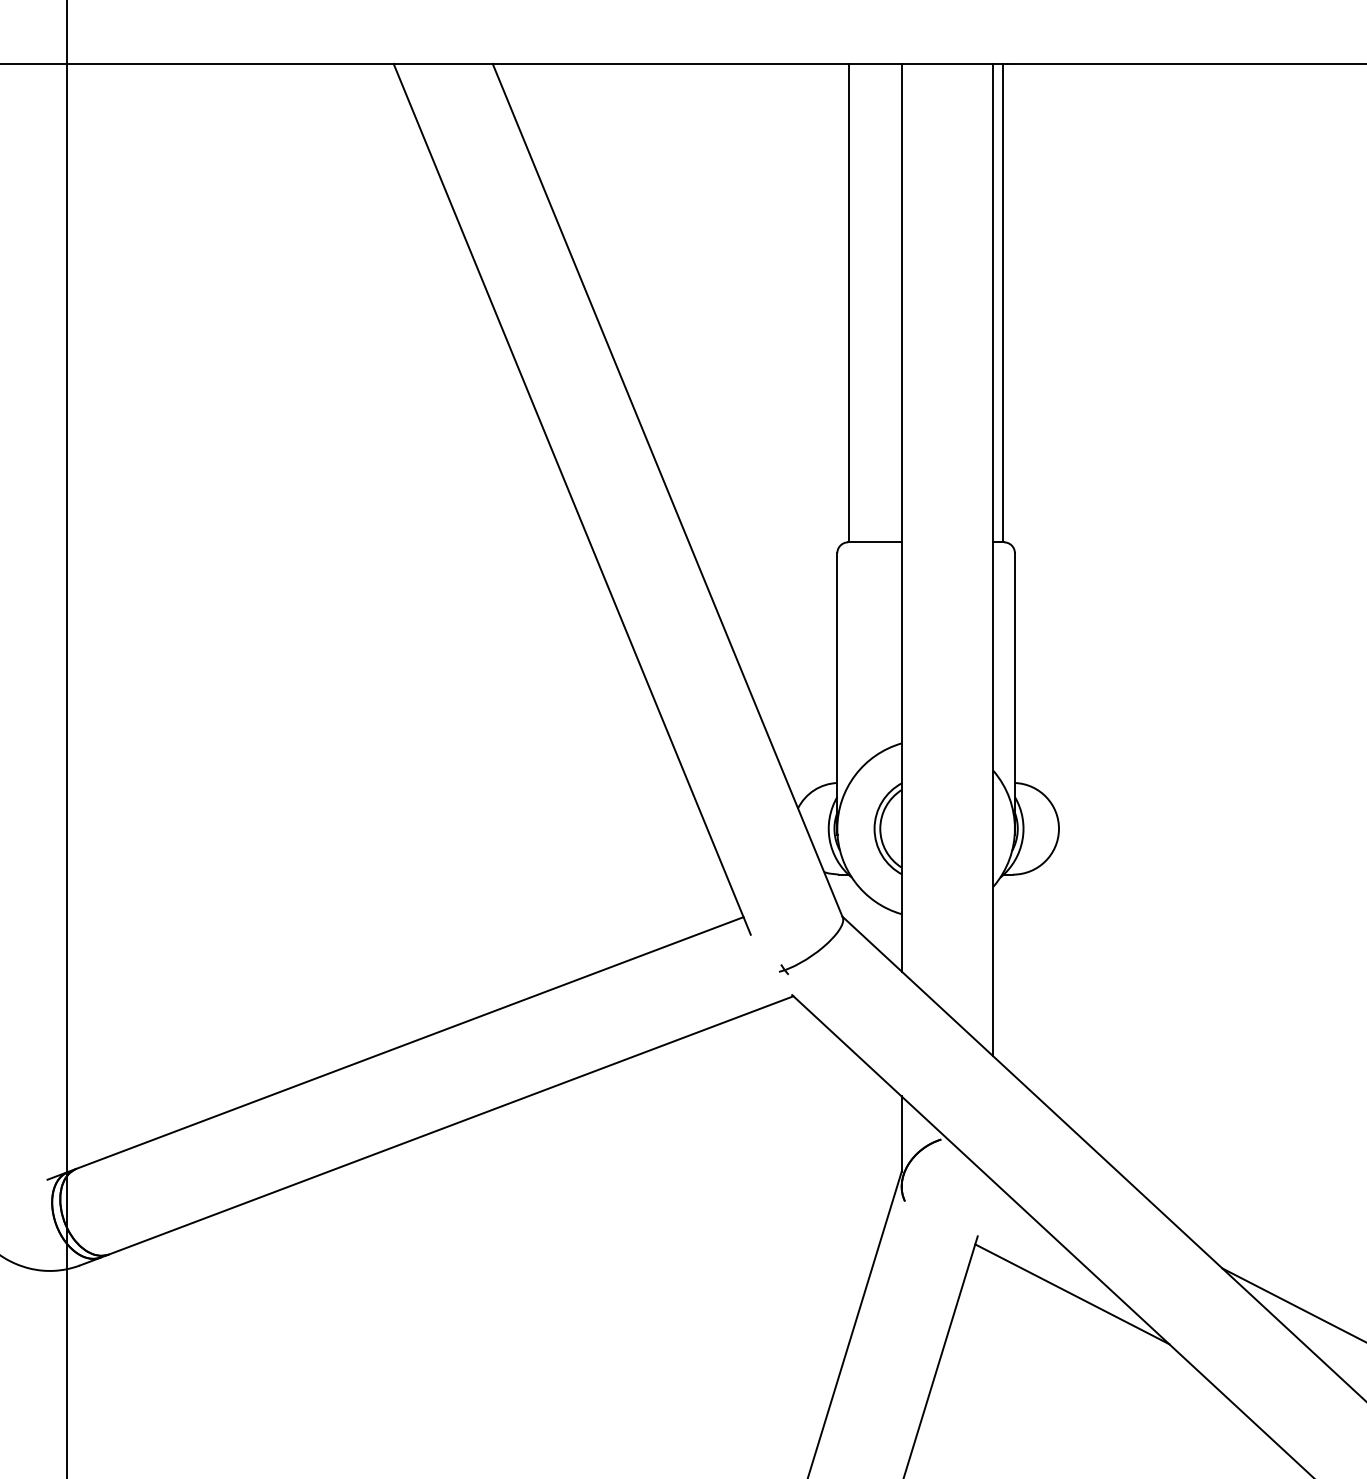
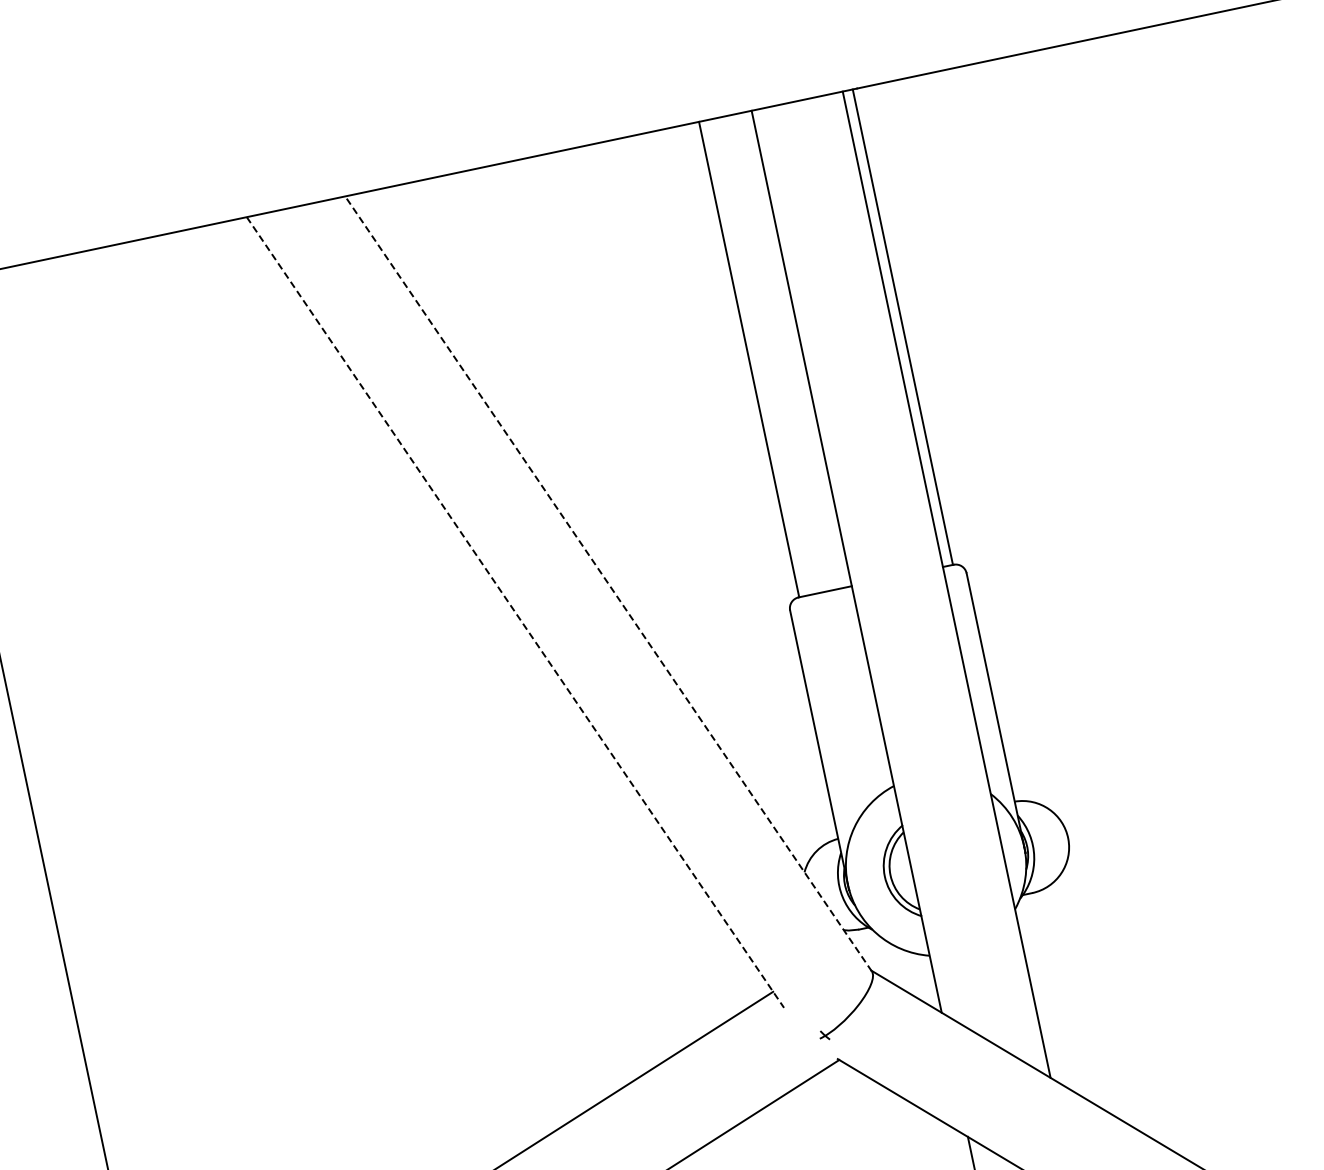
line: (667, 490) -> (608, 583), solid -> dashed
line: (572, 499) -> (515, 612), solid -> dashed

